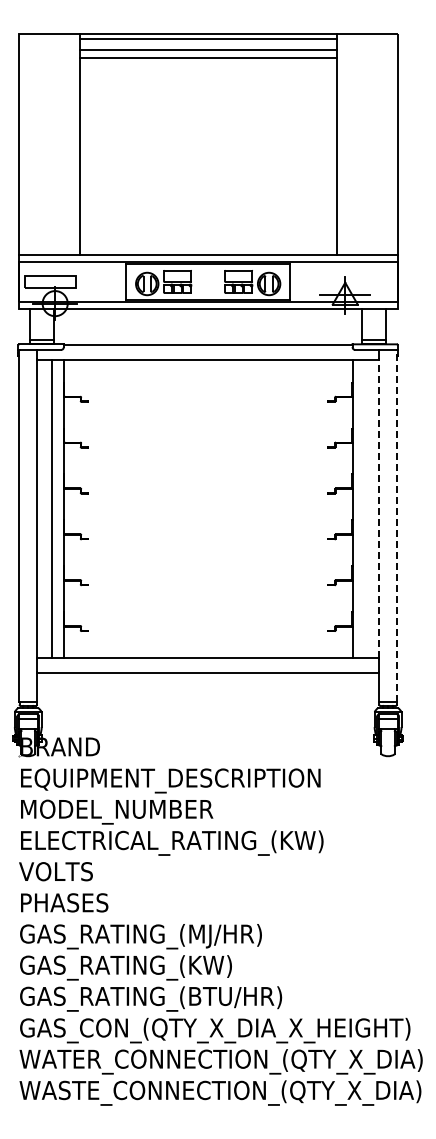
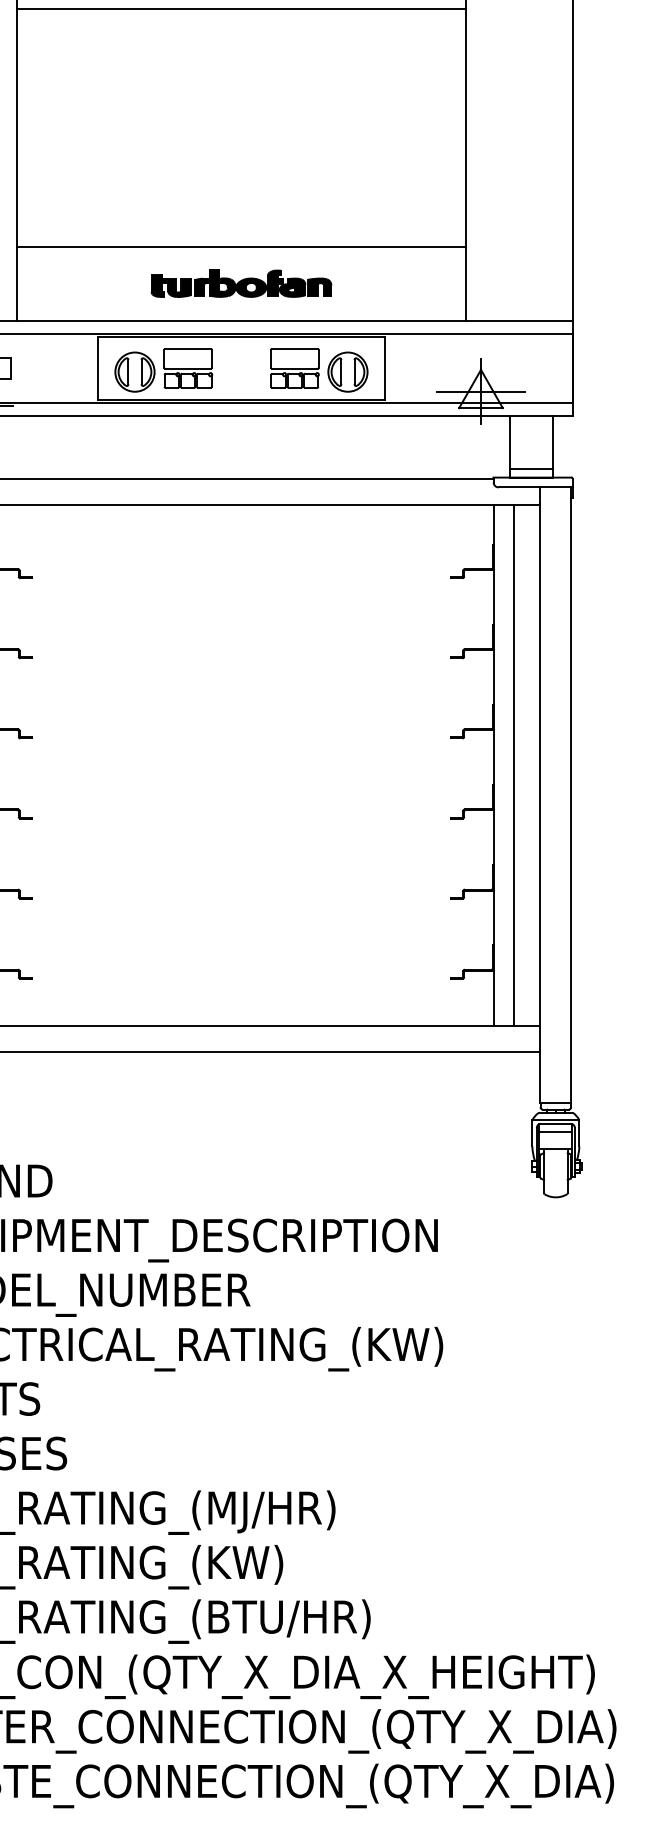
line: (207, 76) -> (240, 9), added
line: (207, 212) -> (240, 247), added
part: (207, 233) -> (240, 283), added
line: (364, 508) -> (514, 764), added
line: (379, 508) -> (540, 764), dashed -> solid
line: (397, 525) -> (572, 794), dashed -> solid

